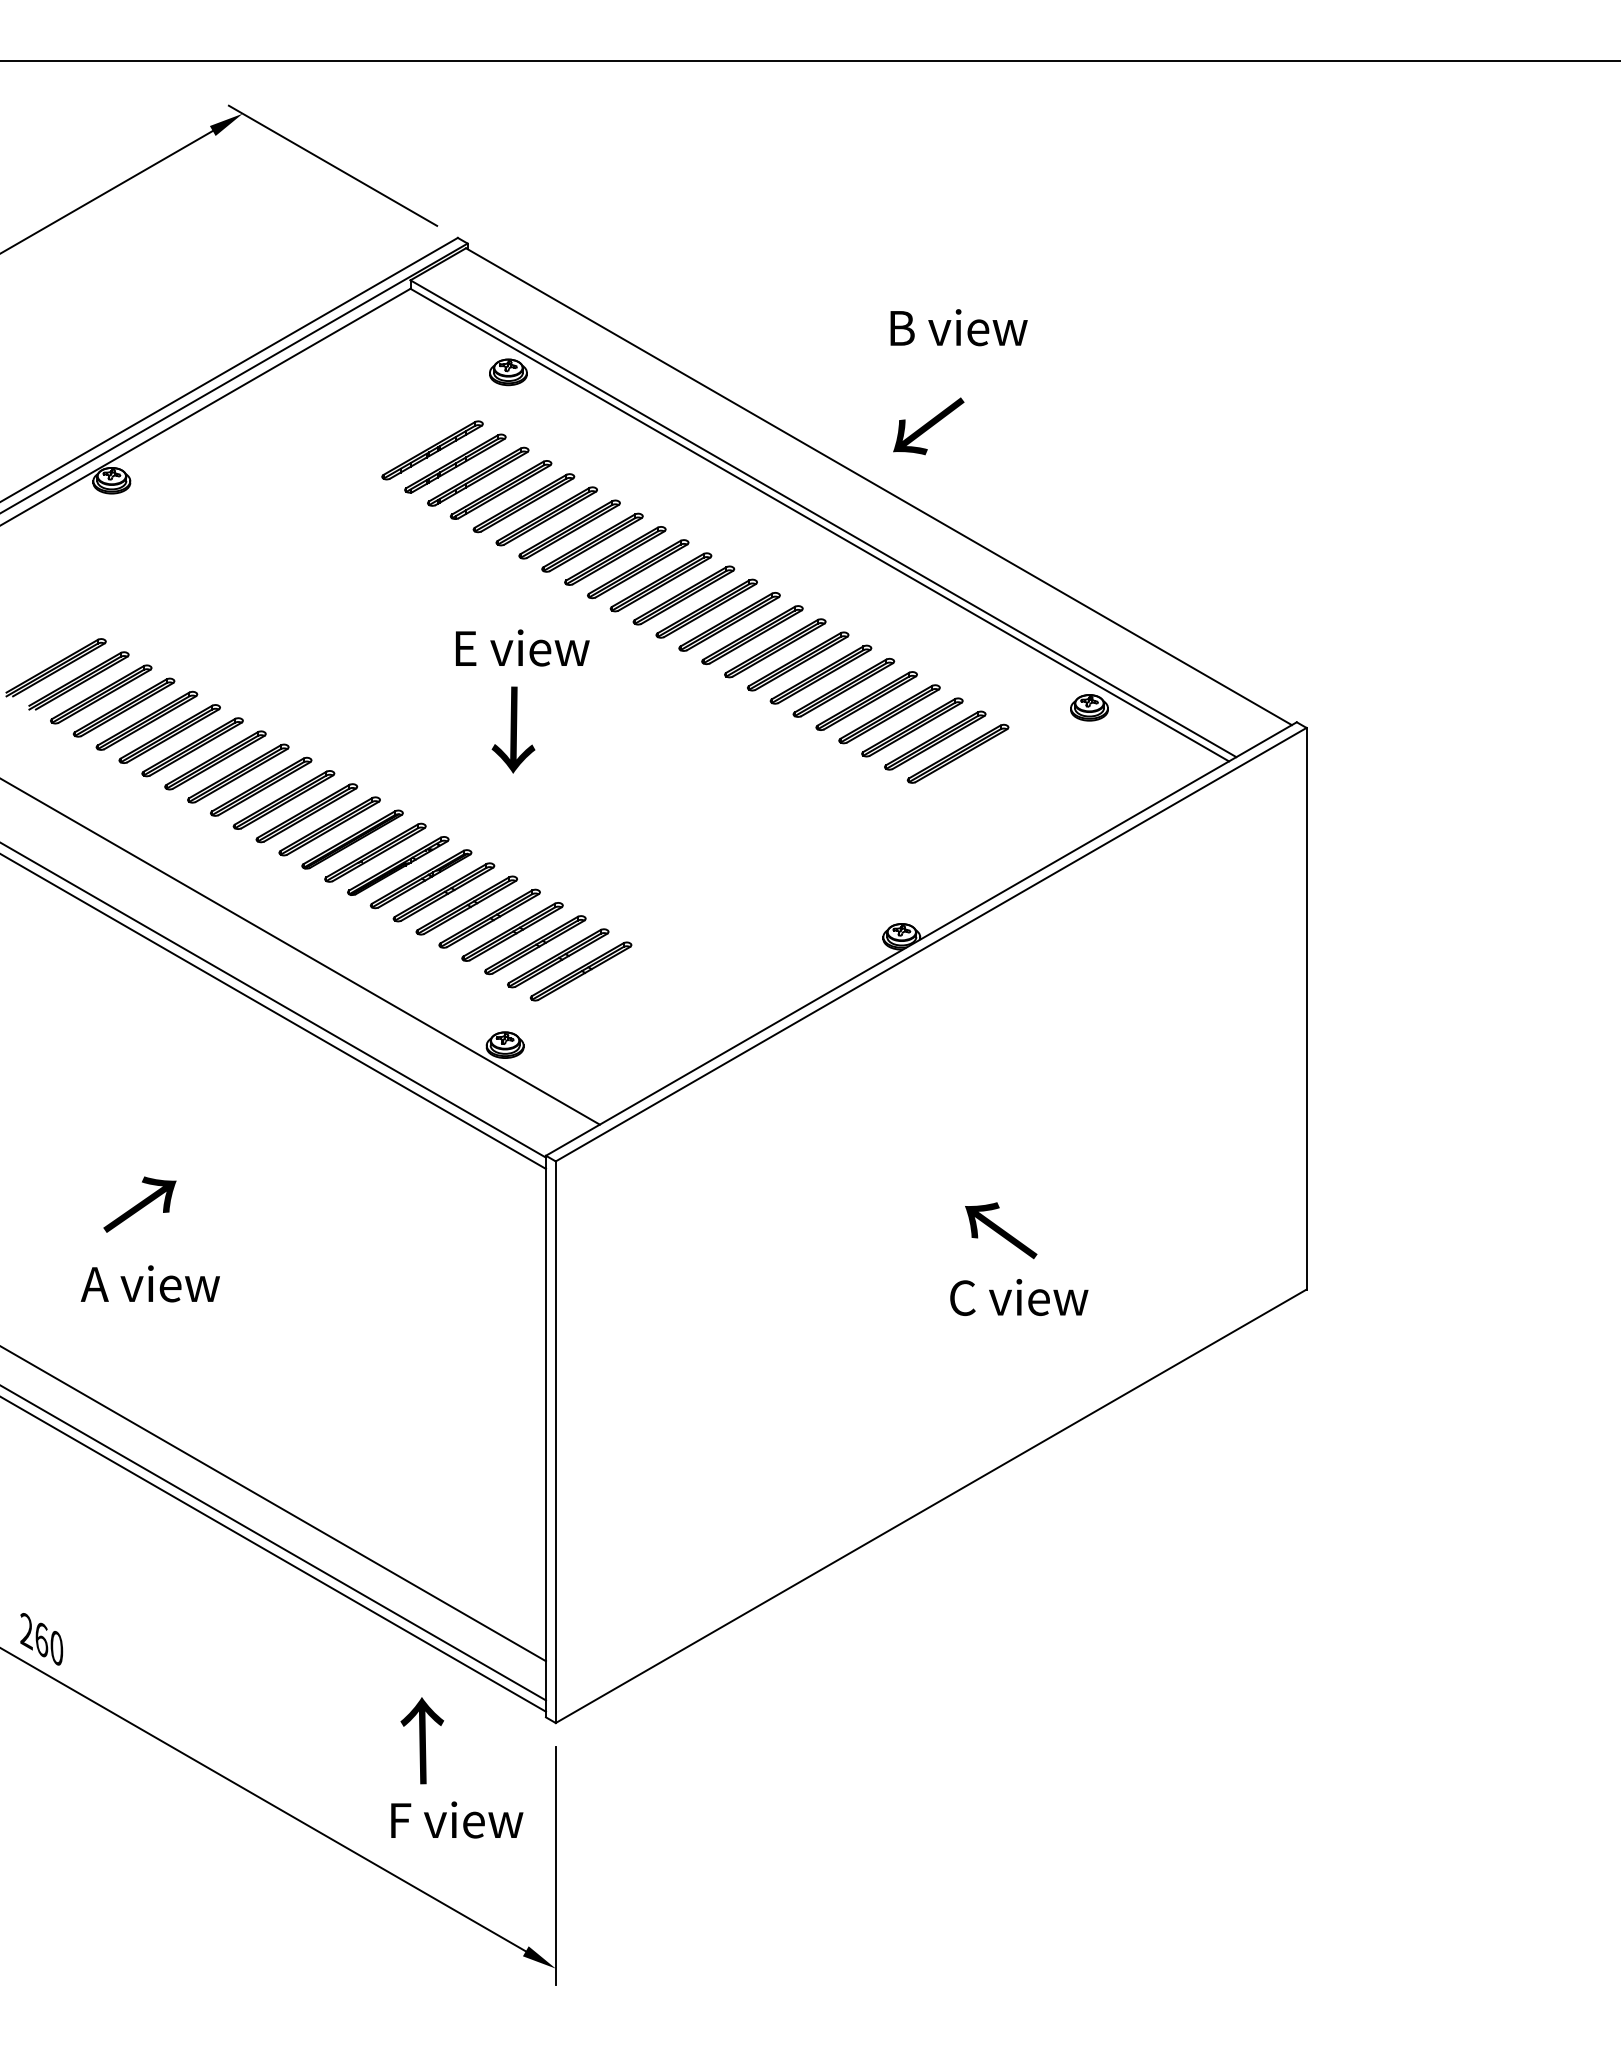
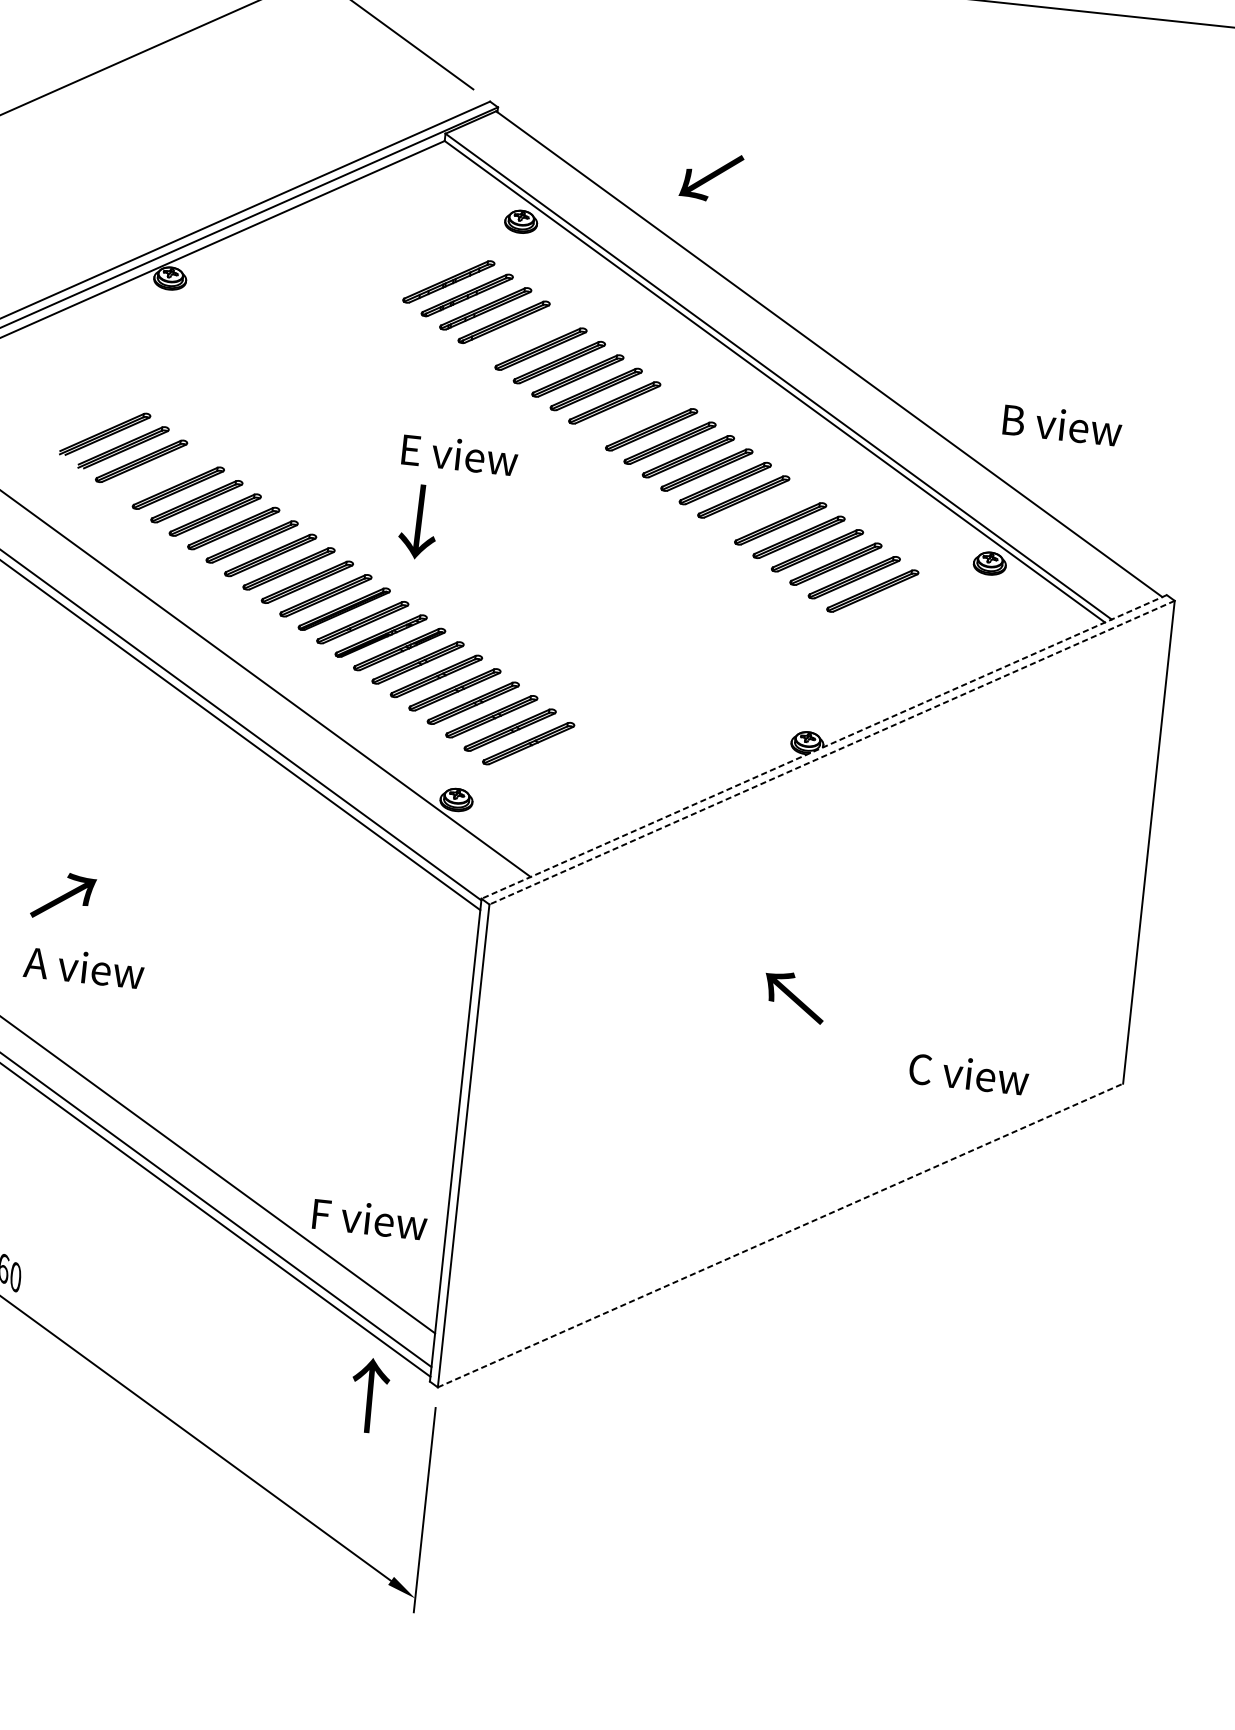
text: (958, 327) -> (1062, 424), moved
text: (928, 426) -> (711, 177), moved
part: (523, 503) -> (522, 335), removed
part: (660, 582) -> (632, 416), removed
text: (522, 647) -> (459, 454), moved
part: (820, 674) -> (761, 510), removed
part: (123, 707) -> (159, 474), removed
text: (513, 729) -> (418, 521), moved
line: (920, 939) -> (823, 747), solid -> dashed
line: (930, 944) -> (831, 752), solid -> dashed
text: (139, 1204) -> (63, 896), moved
text: (1001, 1230) -> (794, 997), moved
text: (149, 1283) -> (83, 967), moved
text: (1019, 1297) -> (969, 1074), moved
line: (931, 1506) -> (780, 1235), solid -> dashed
text: (422, 1740) -> (369, 1395), moved
text: (457, 1819) -> (370, 1218), moved

